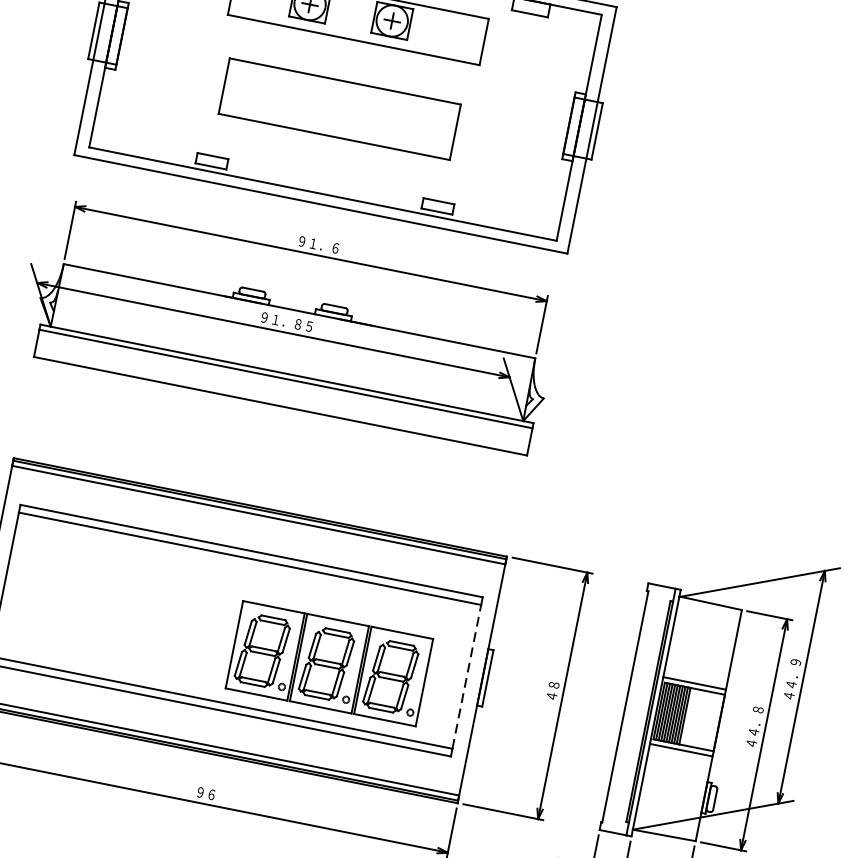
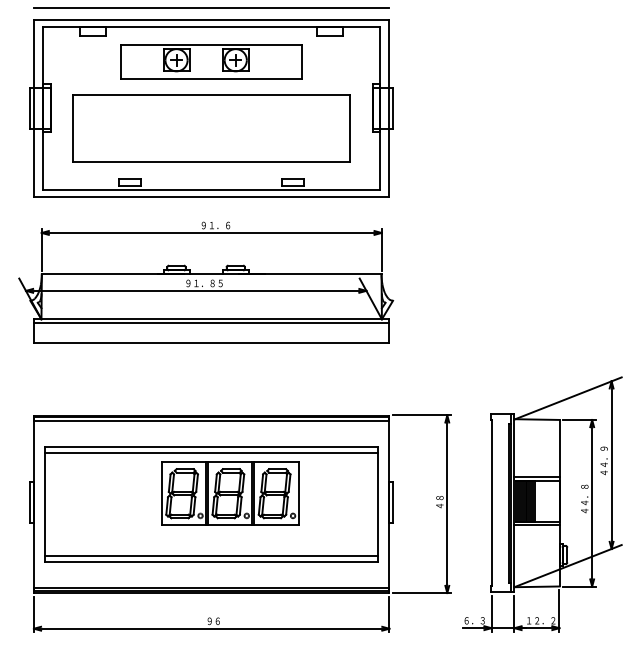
part: (339, 109) -> (211, 128), size x1.67
part: (329, 664) -> (230, 493), moved
line: (467, 677) -> (378, 504), dashed -> solid

